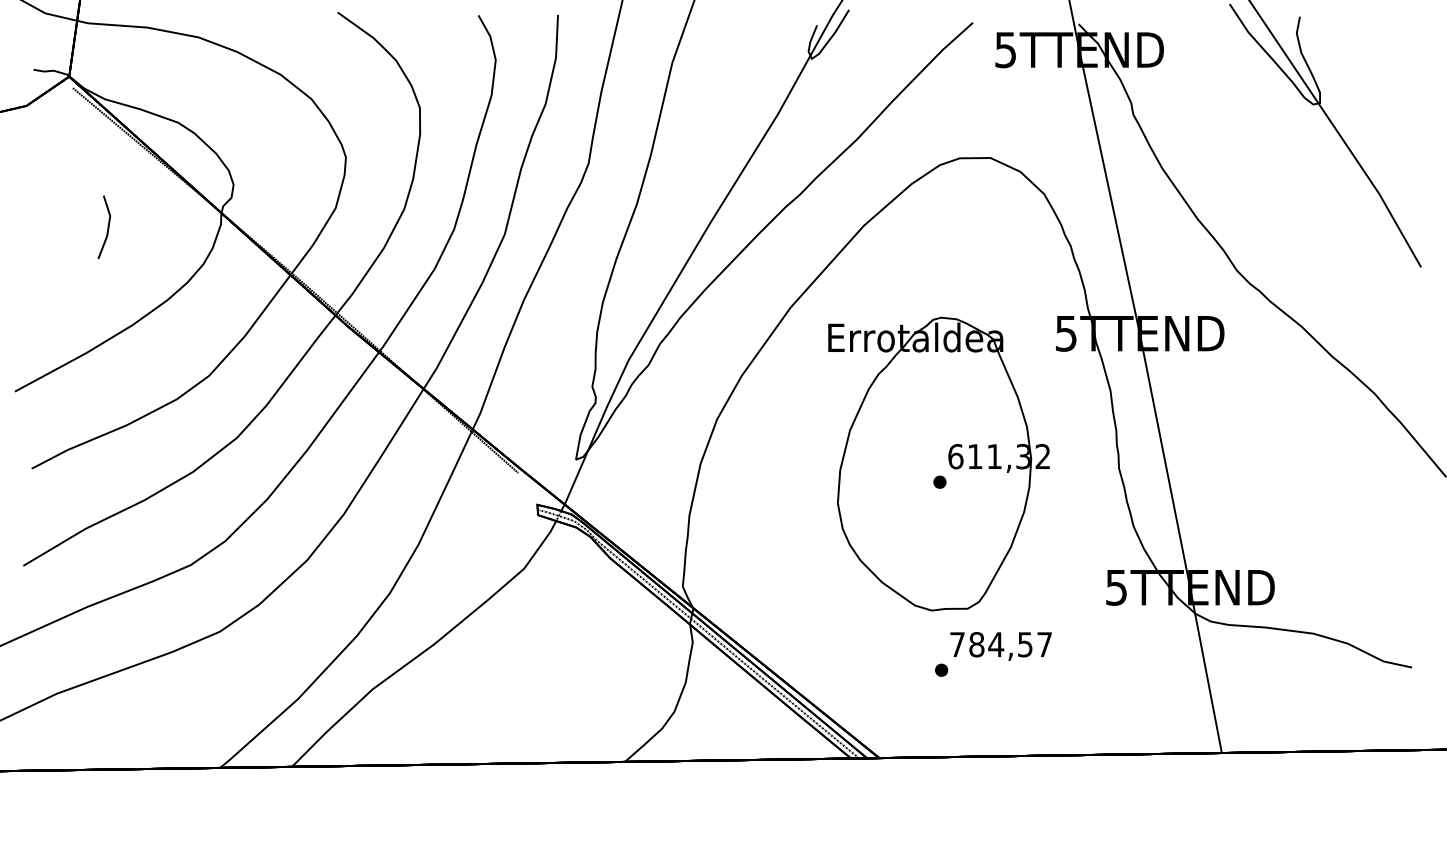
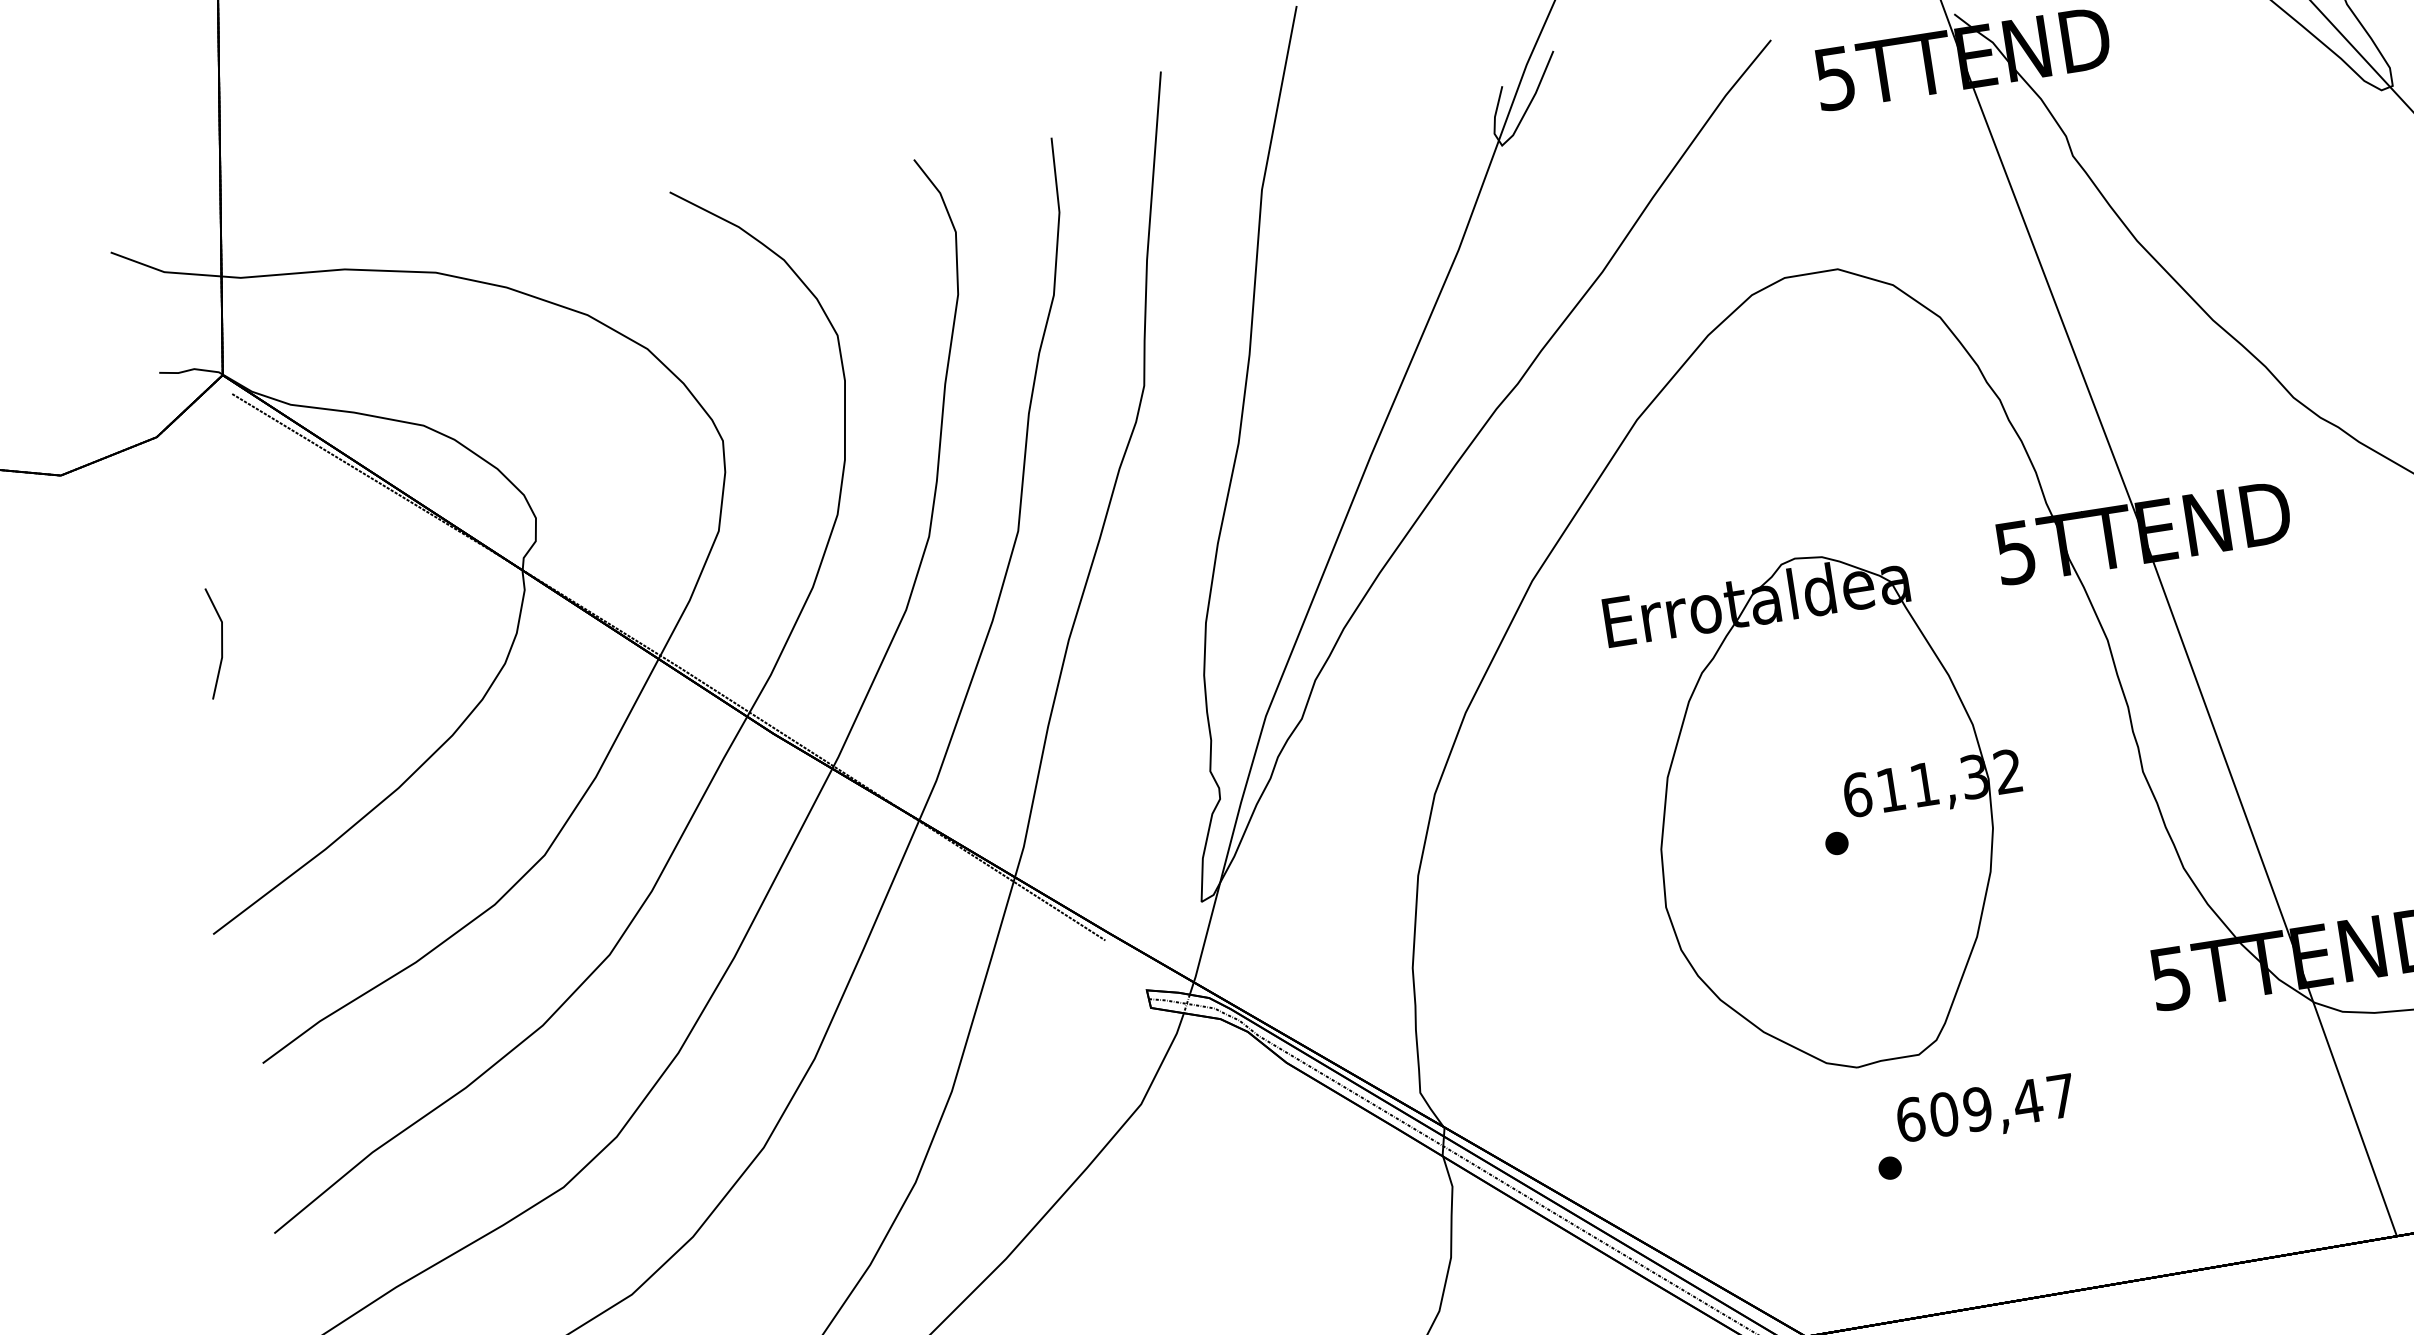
line: (107, 226) -> (220, 640), moved
text: (991, 644) -> (1969, 1110), 784,57 -> 609,47

